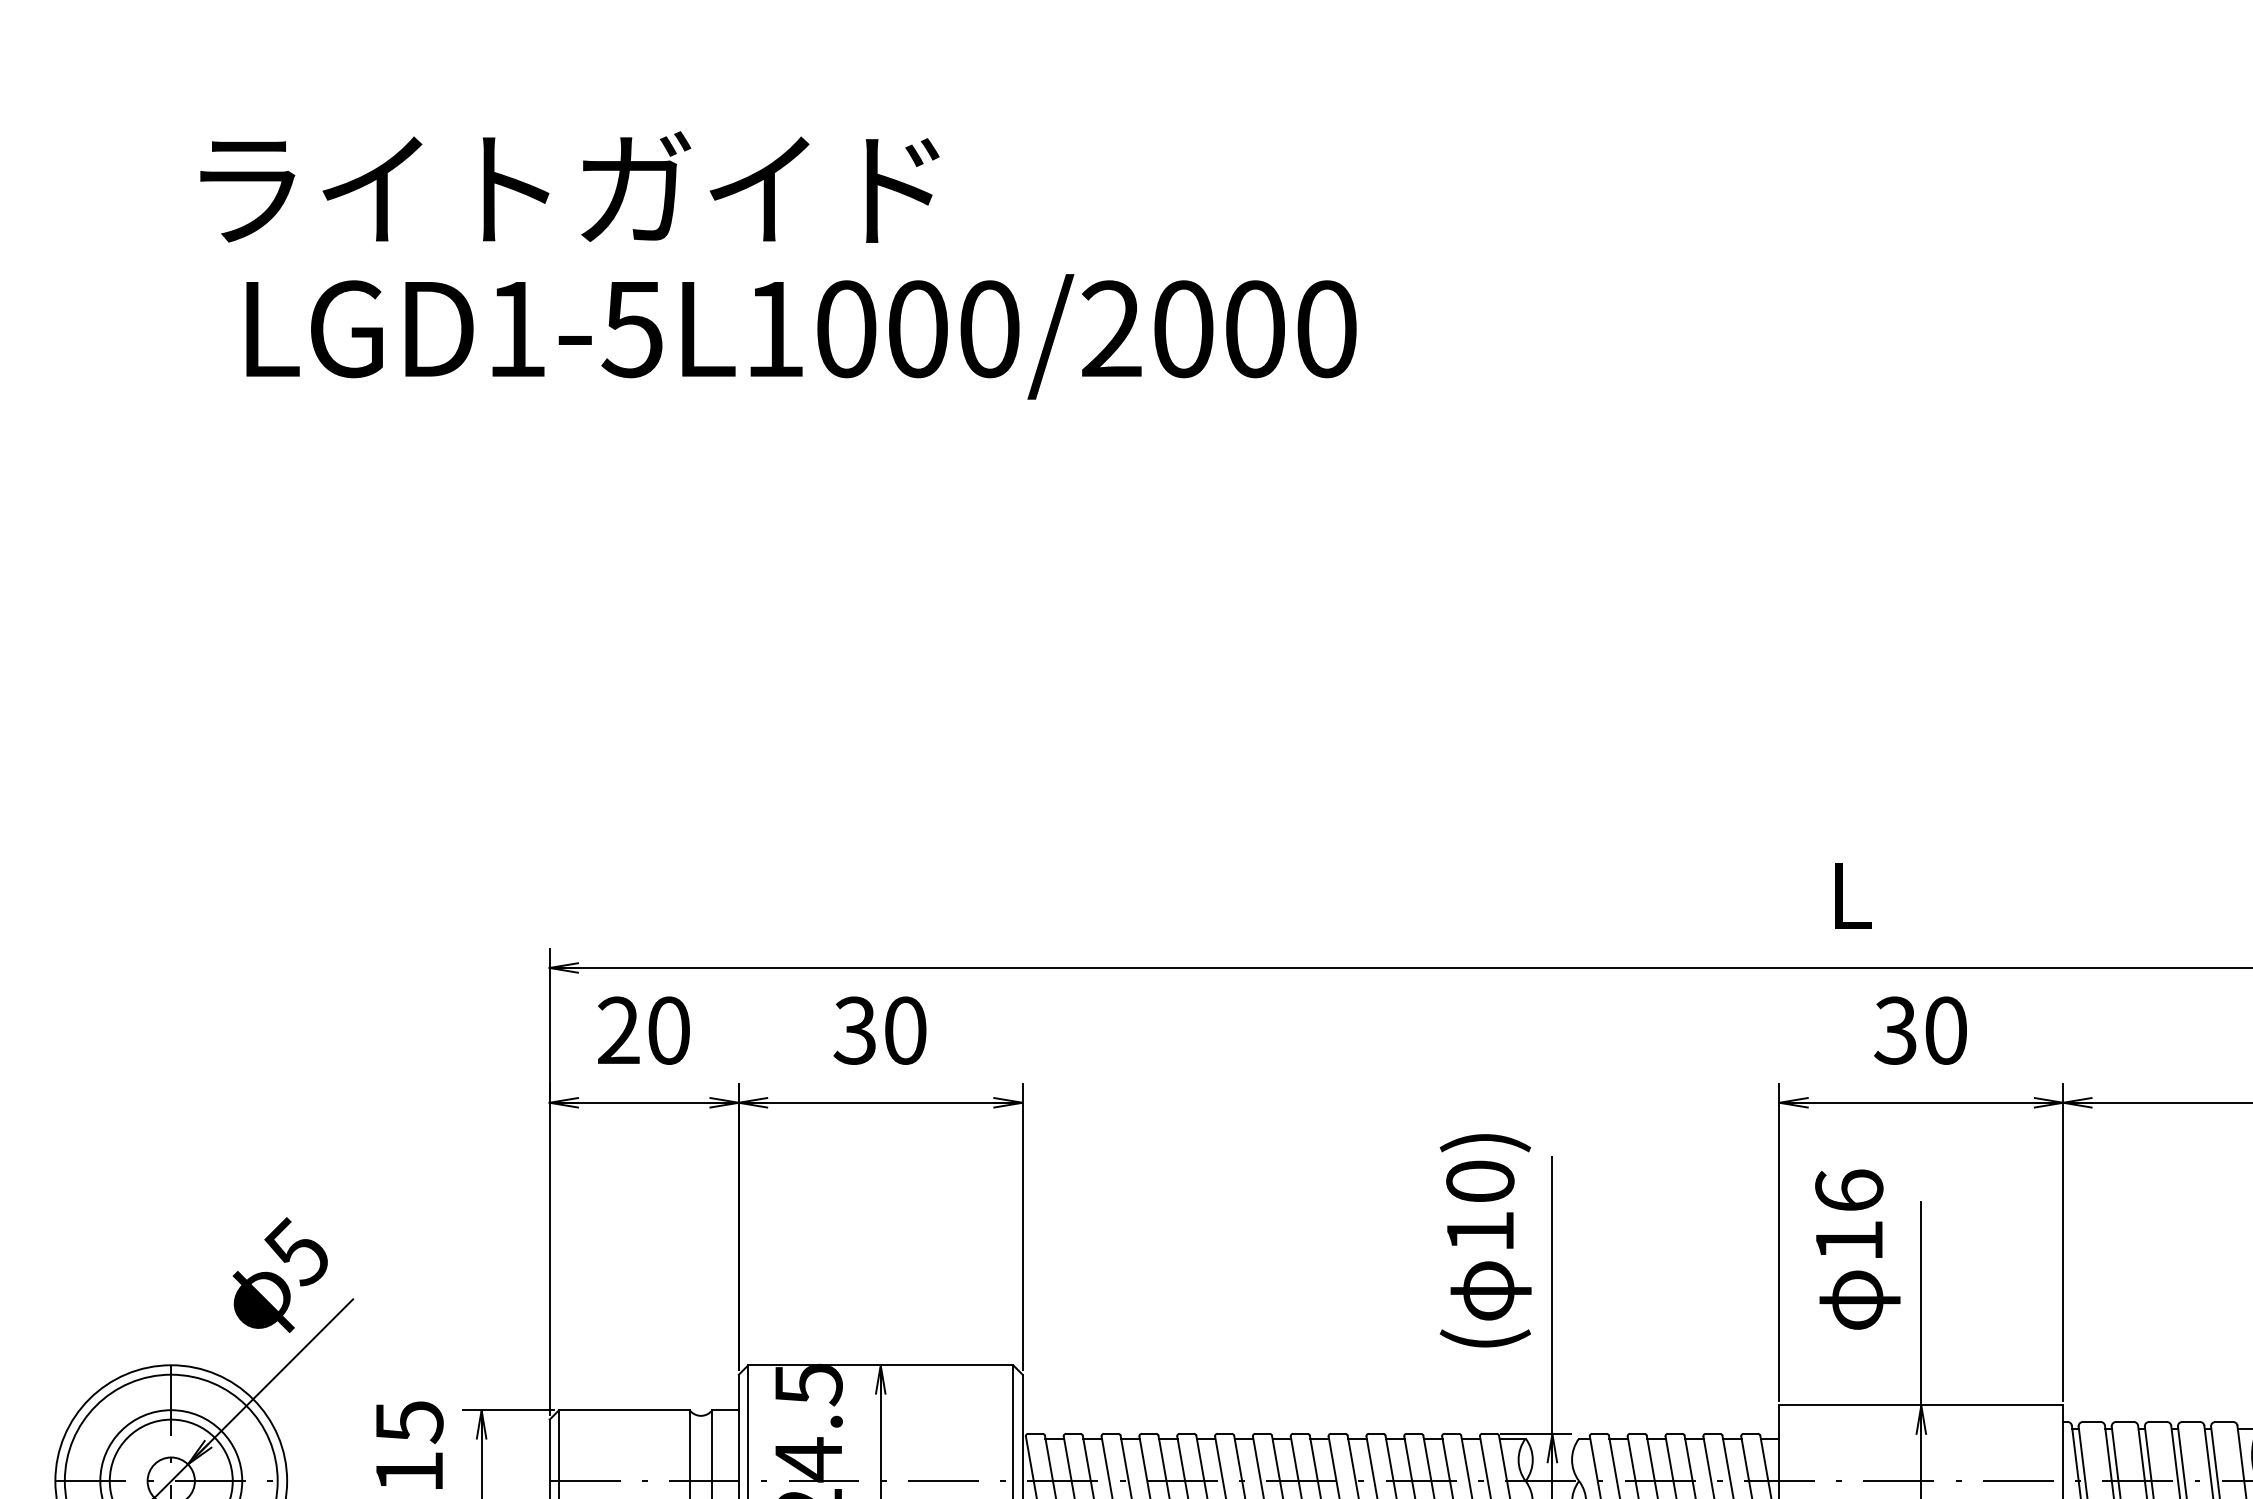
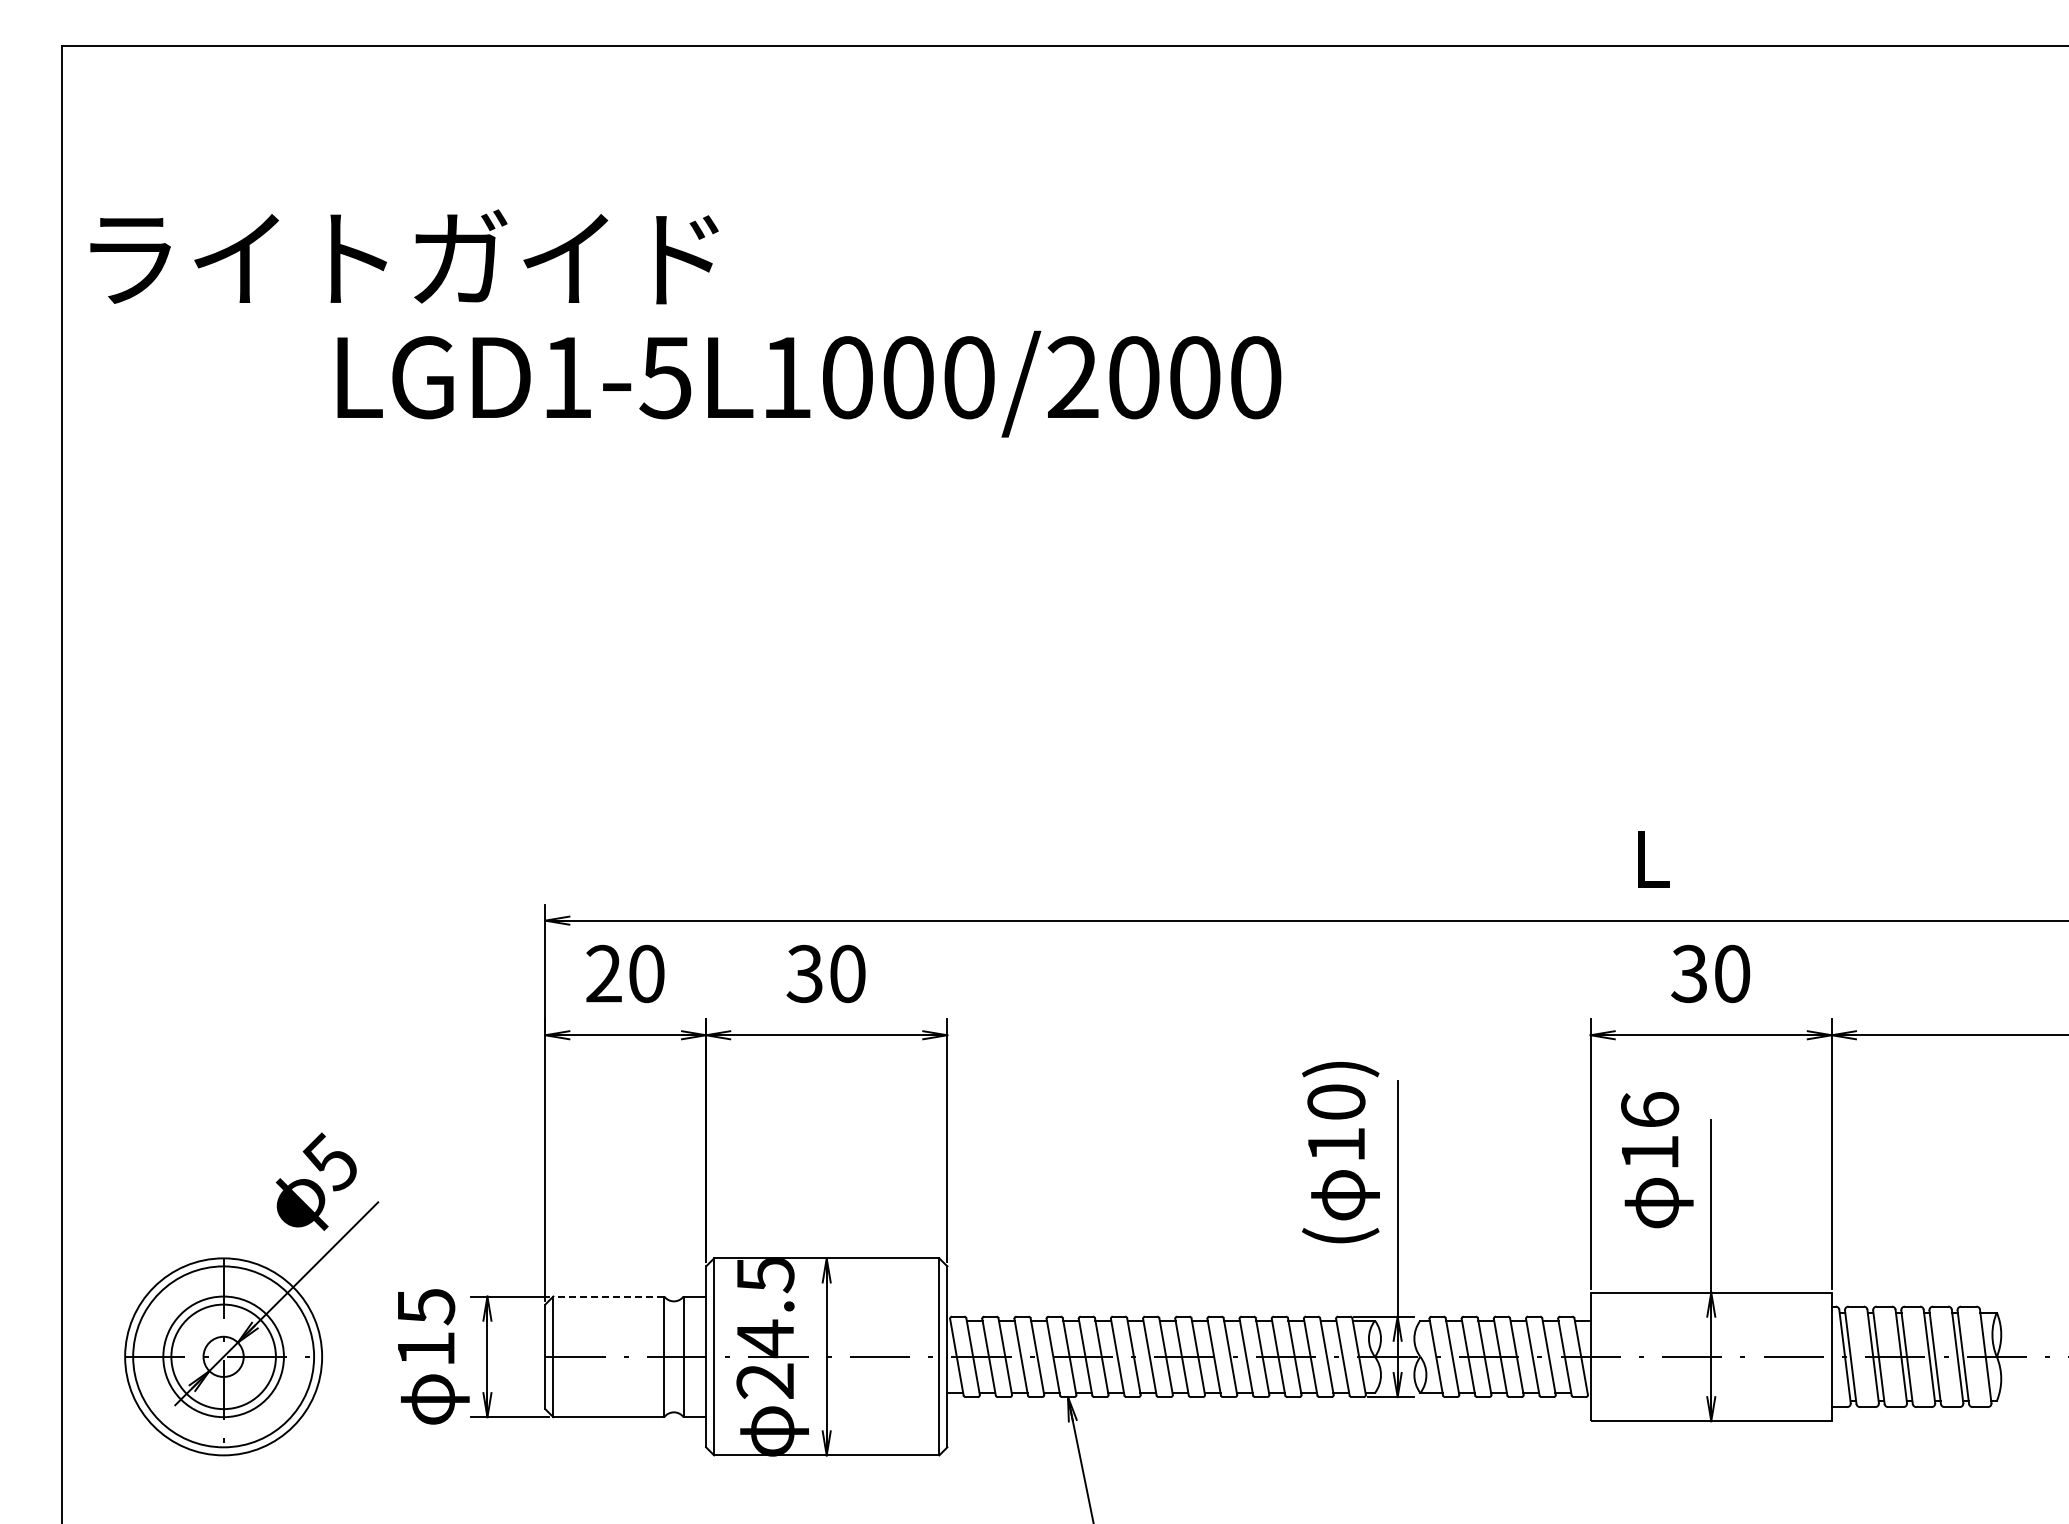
text: (569, 186) -> (404, 256), moved
text: (801, 336) -> (809, 383), moved
line: (624, 1410) -> (608, 1296), solid -> dashed

